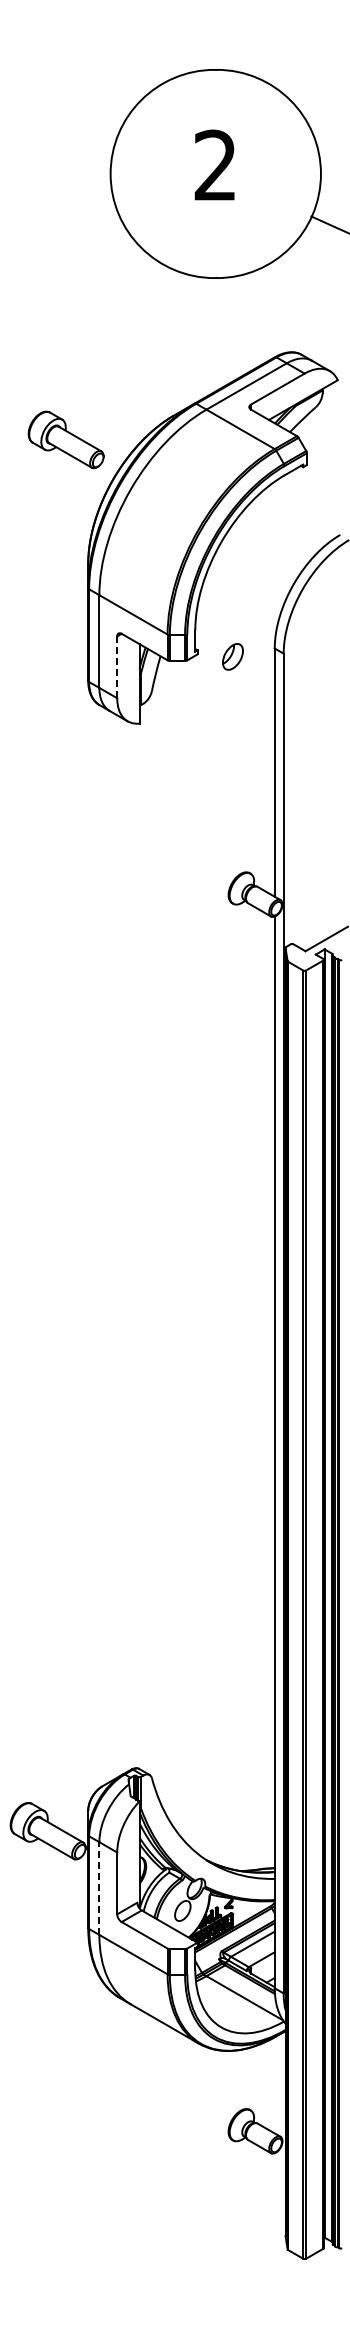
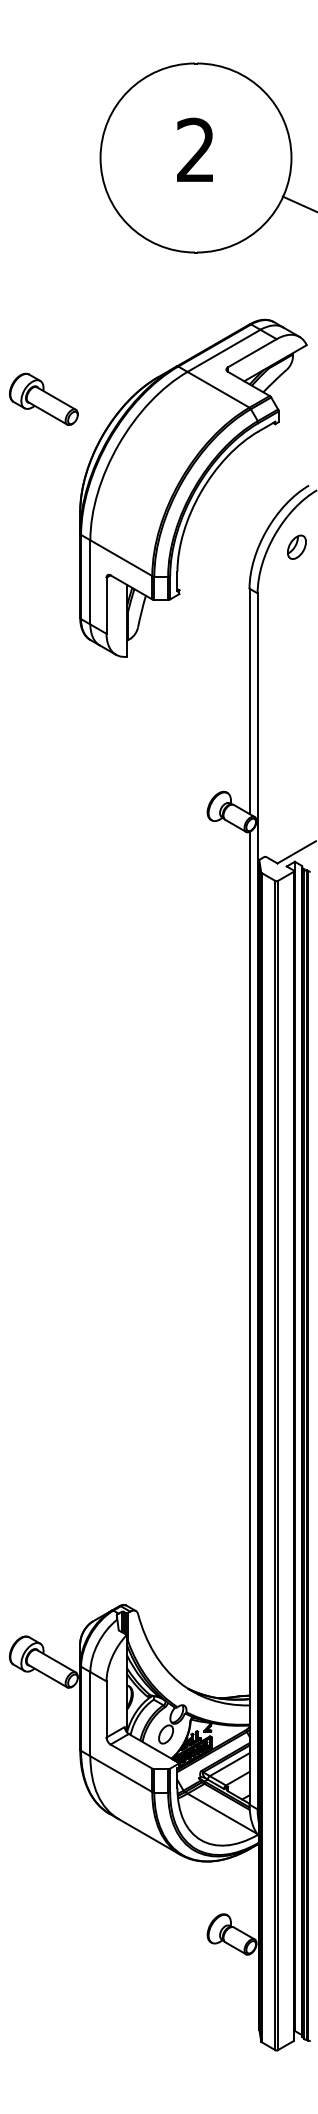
part: (65, 439) -> (43, 398), moved
part: (232, 656) -> (296, 546), moved
line: (117, 667) -> (106, 605), dashed -> solid
line: (99, 1888) -> (90, 1714), dashed -> solid

